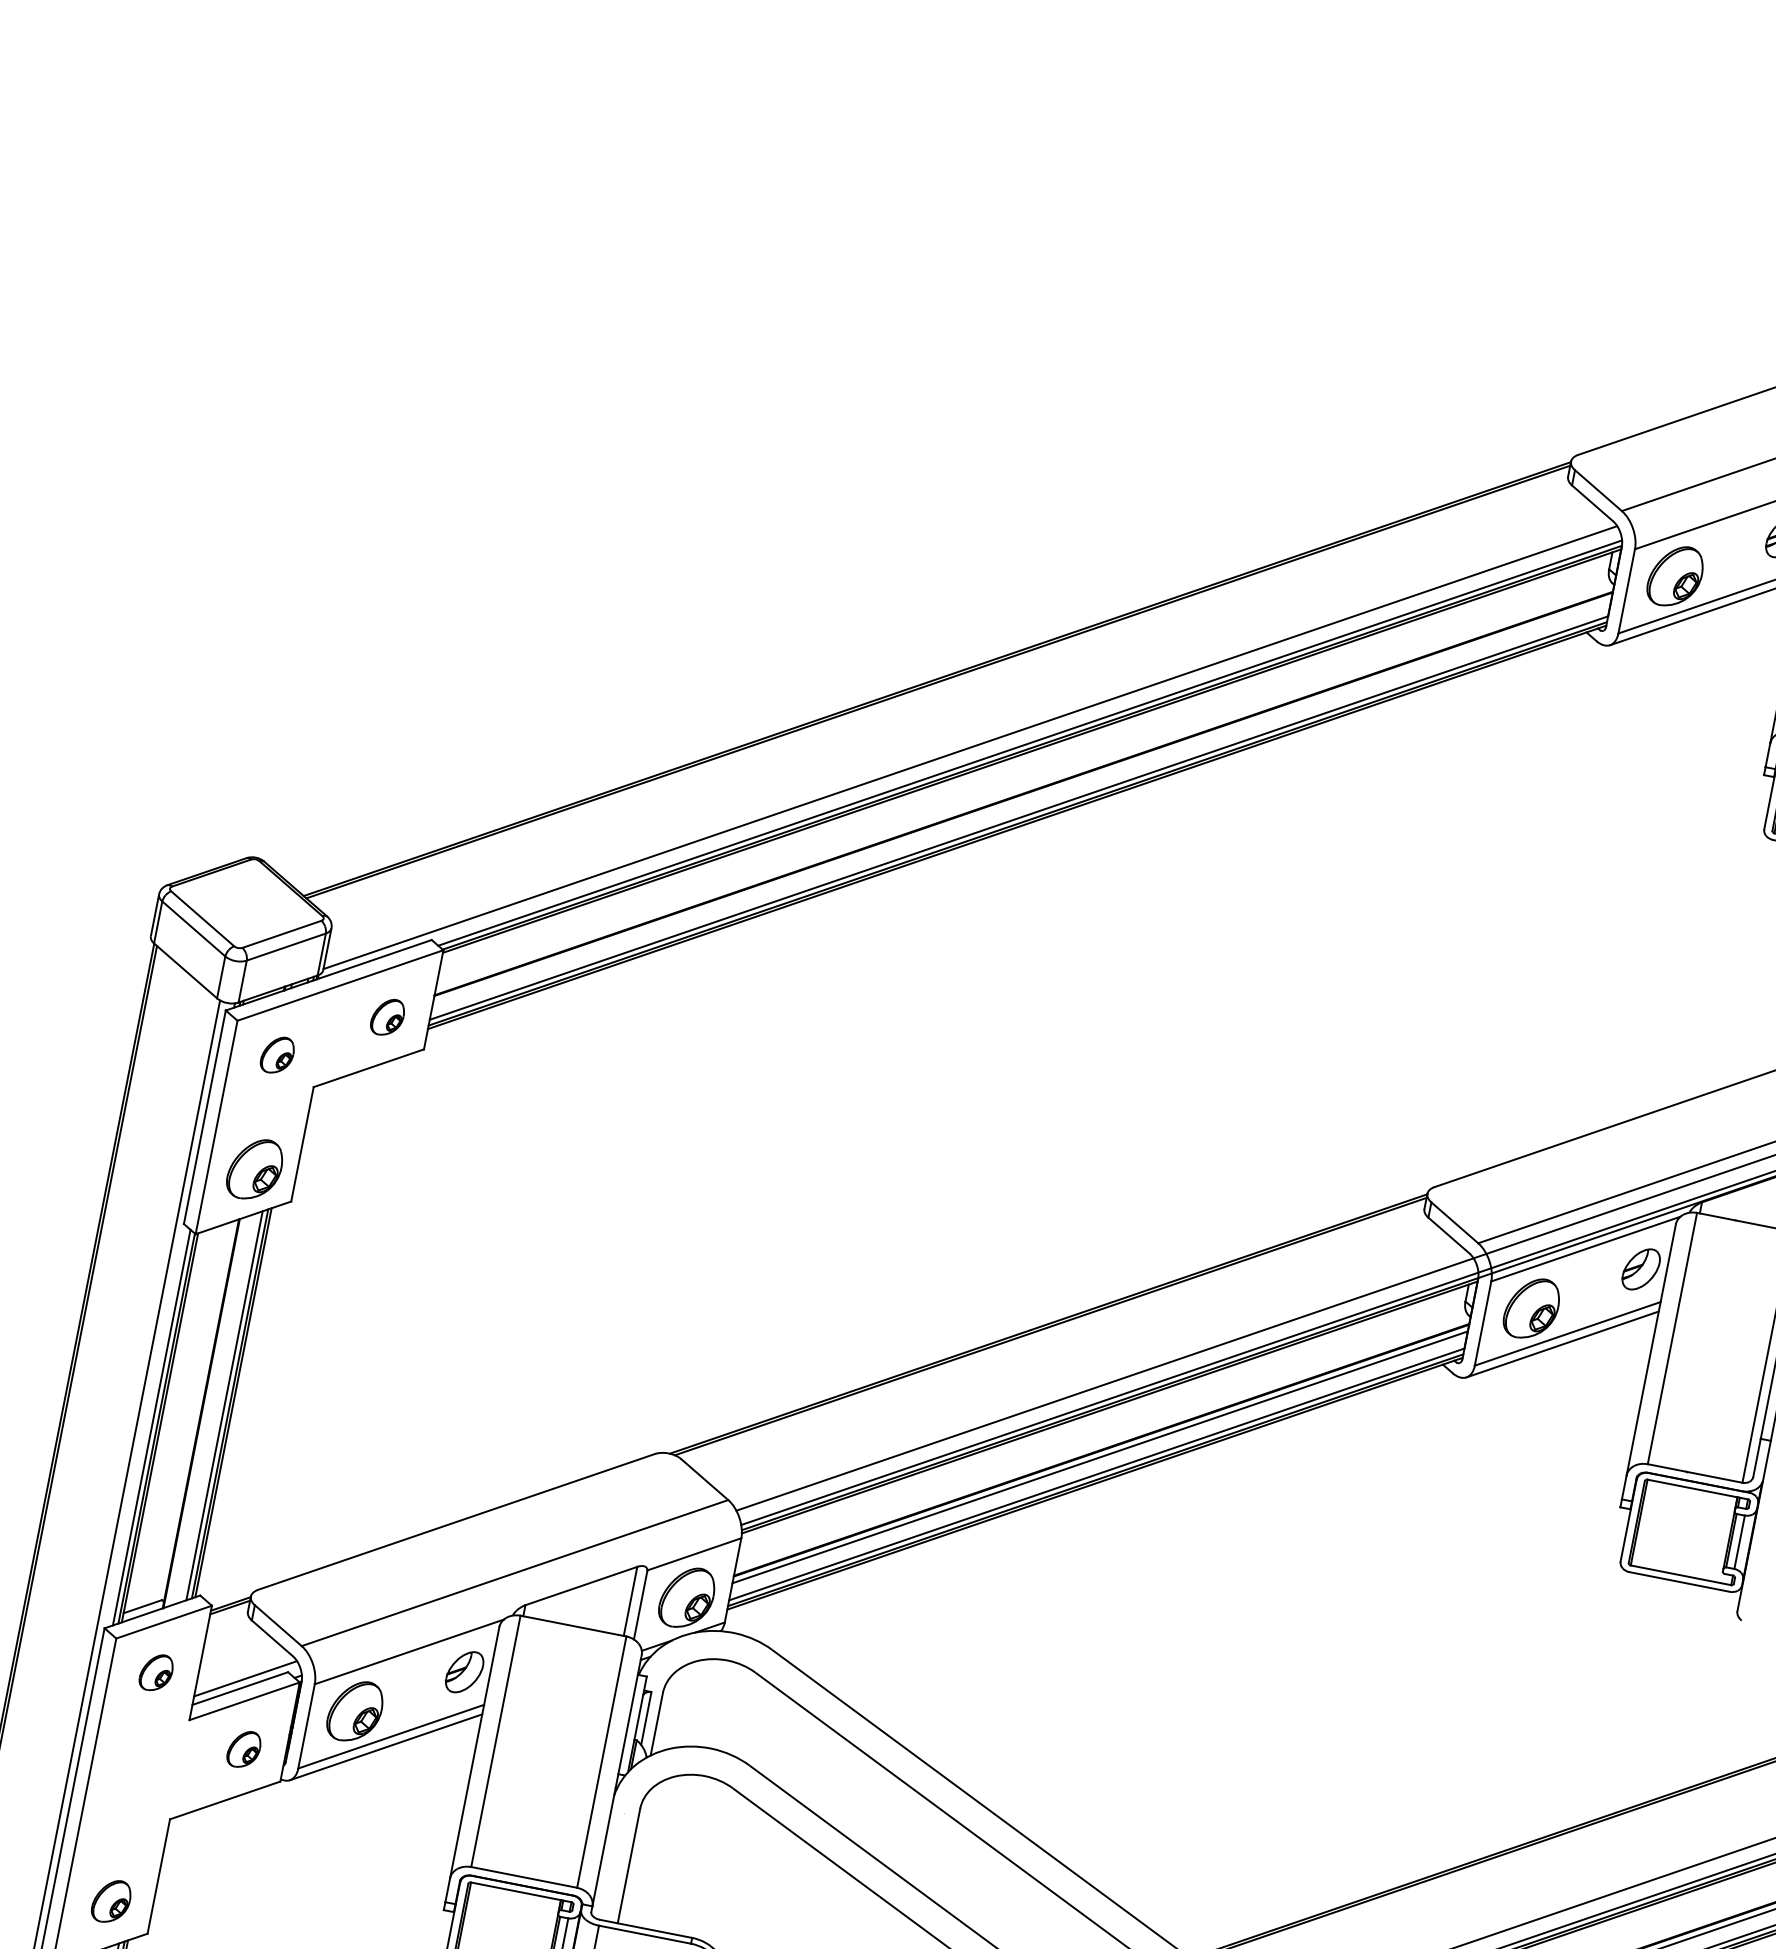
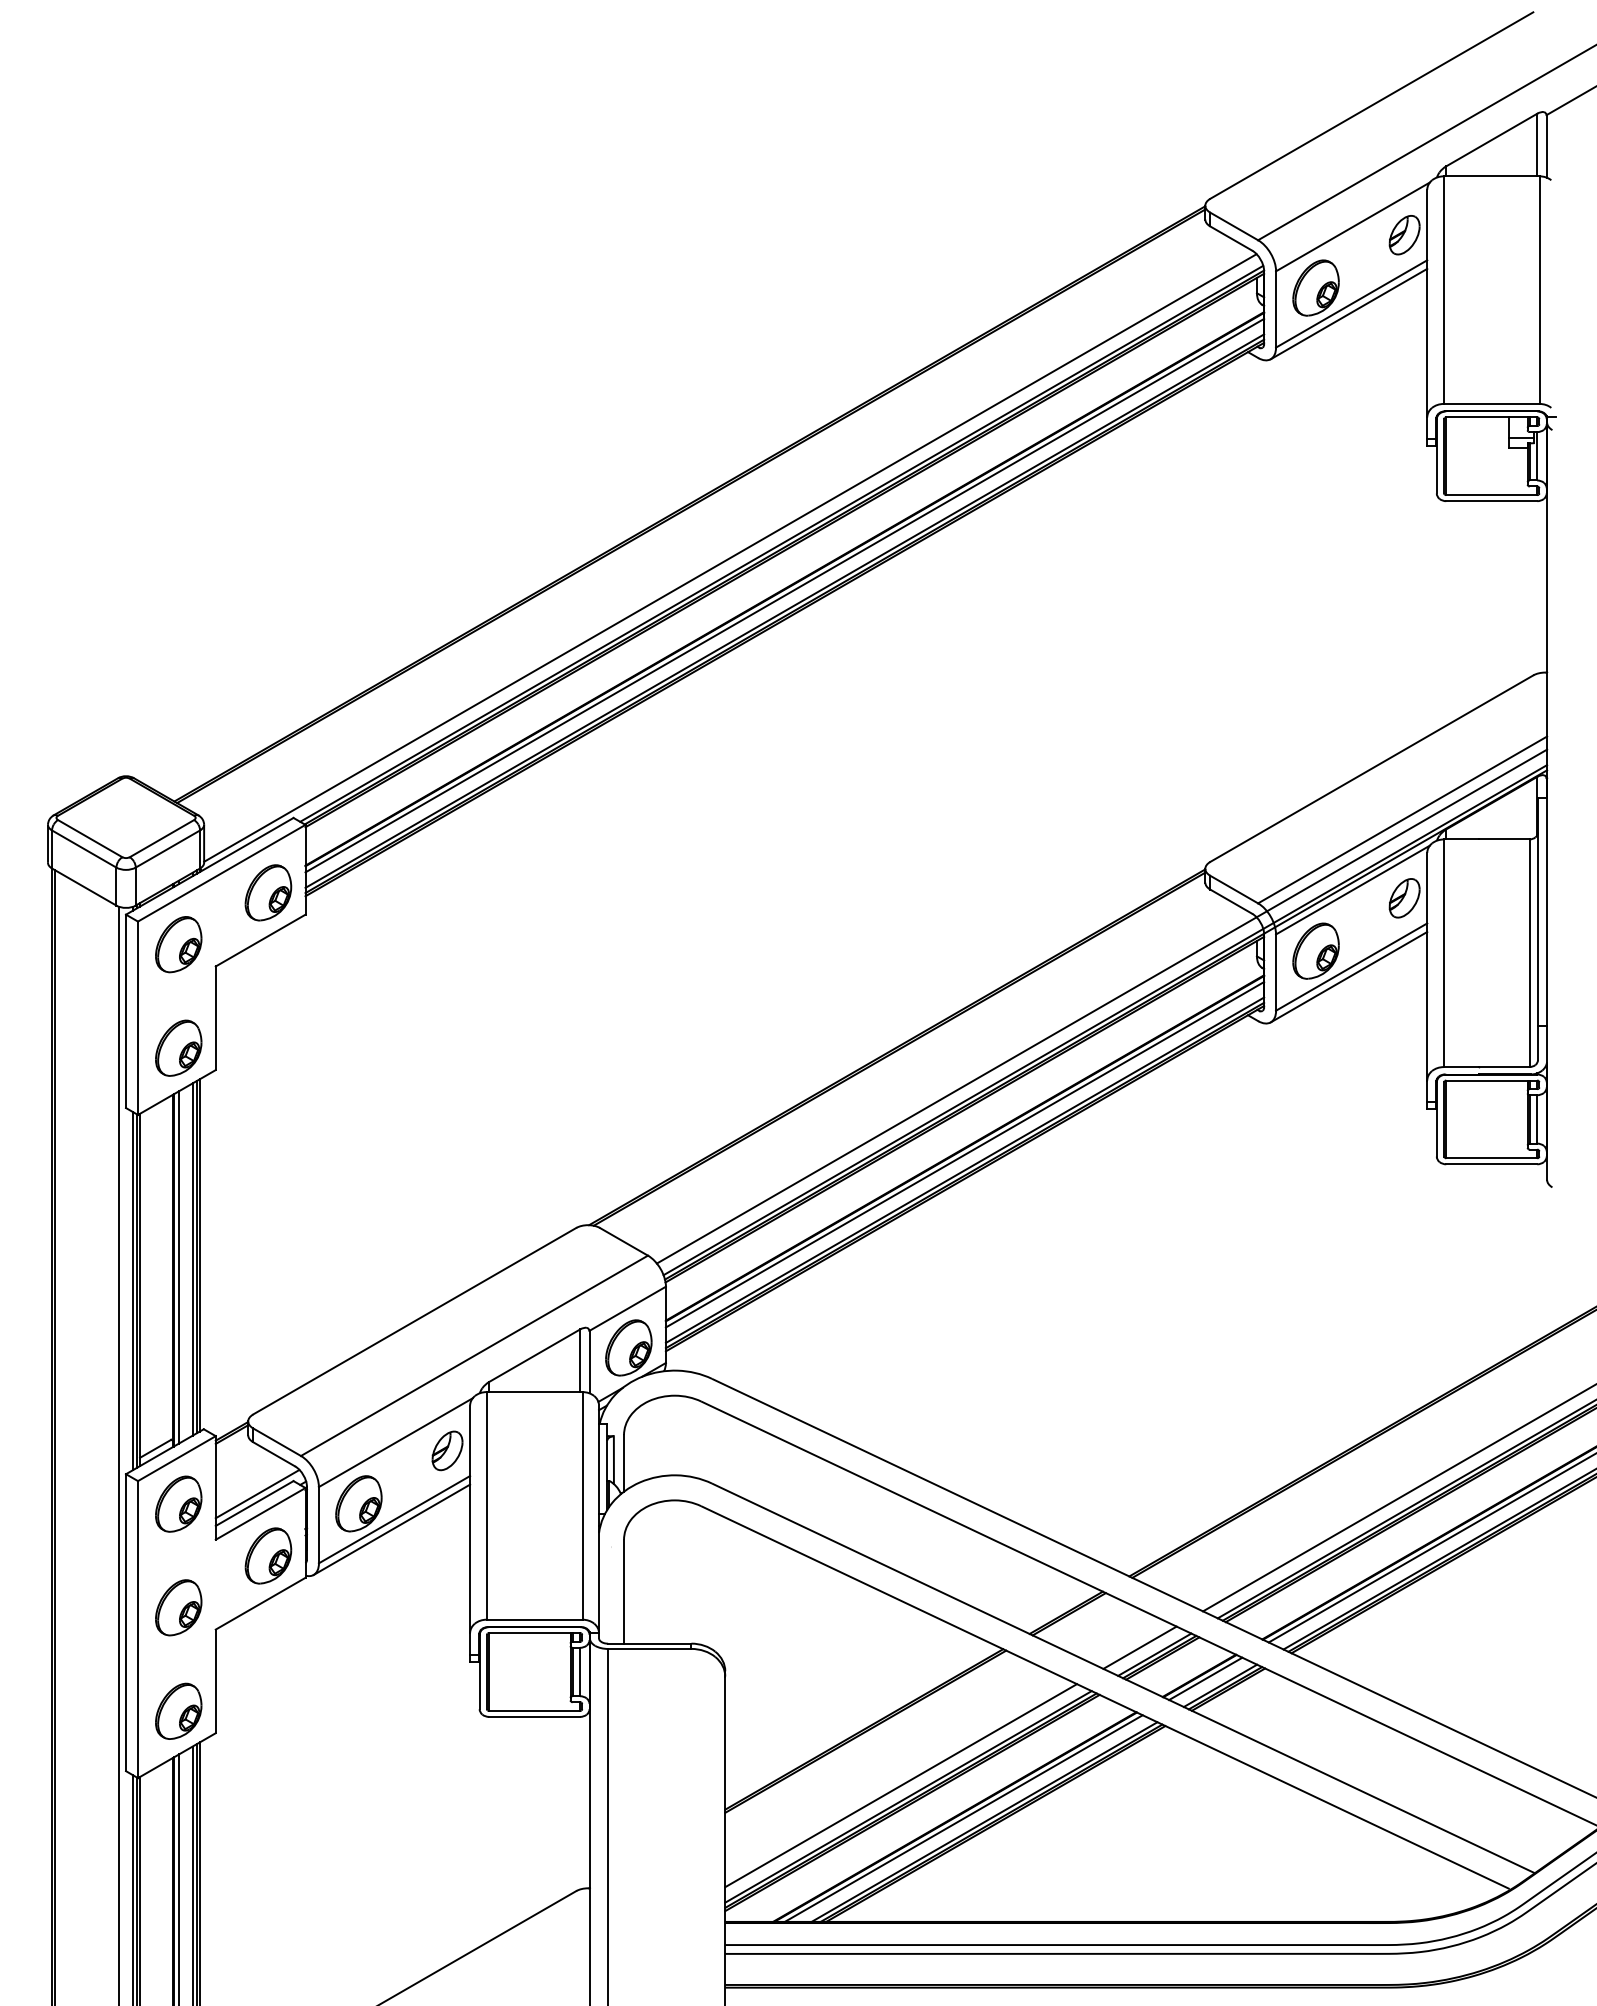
line: (1021, 800) -> (784, 595), added
part: (387, 1016) -> (268, 892), size x1.67
part: (277, 1054) -> (178, 944), size x1.67
line: (208, 1411) -> (179, 1267), added
part: (156, 1672) -> (178, 1503), size x1.67
part: (244, 1748) -> (268, 1555), size x1.67
part: (133, 1786) -> (178, 1607), added
part: (111, 1900) -> (178, 1710), size x1.43

